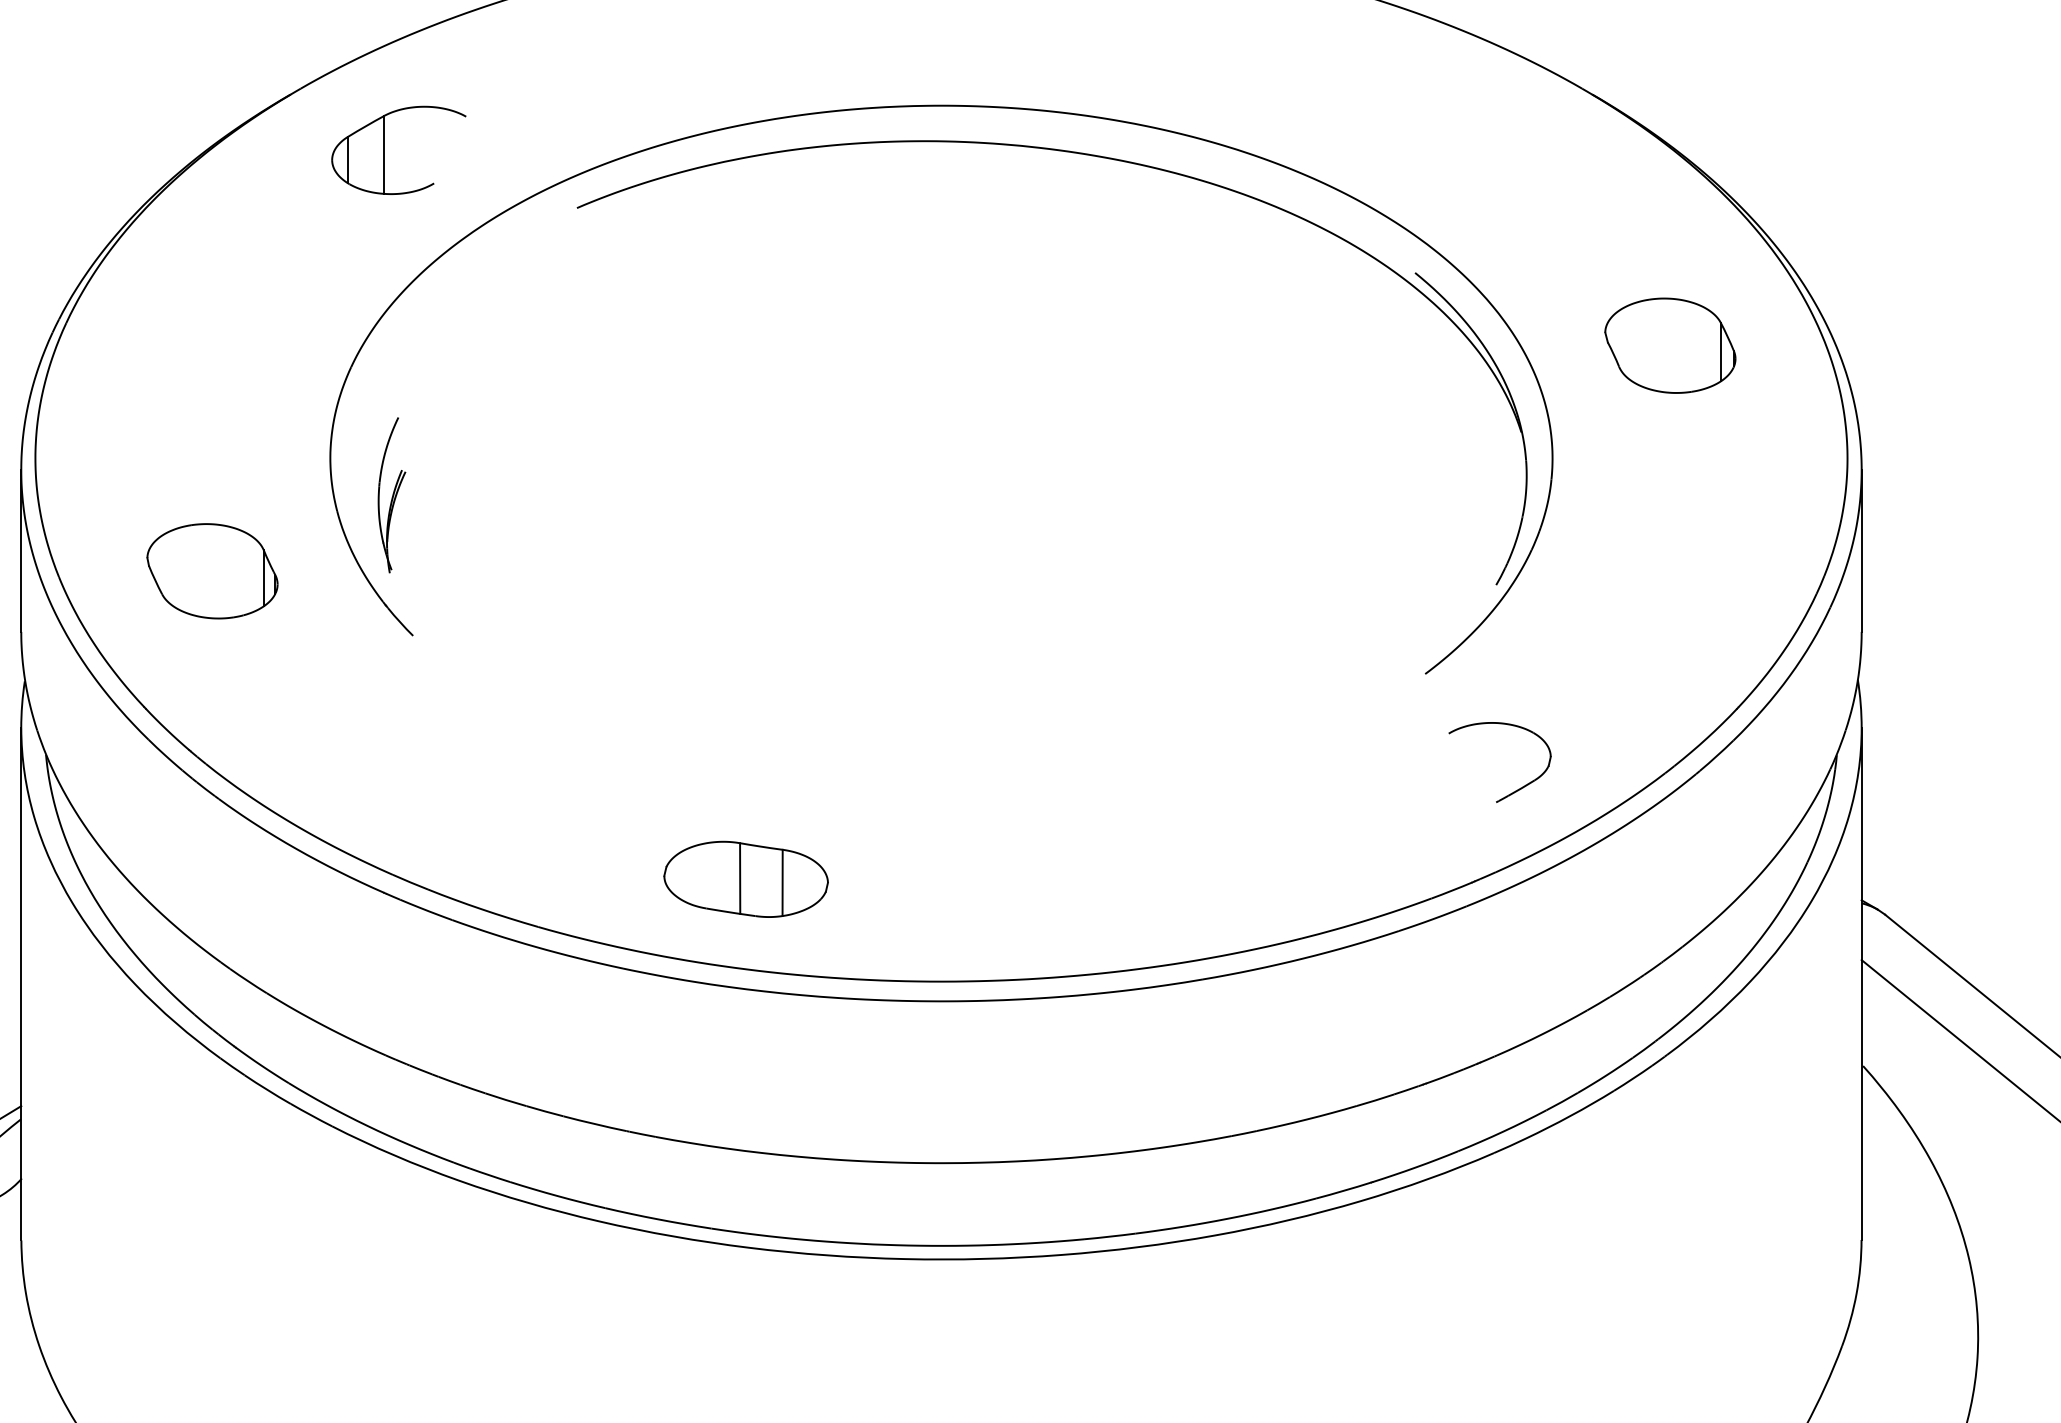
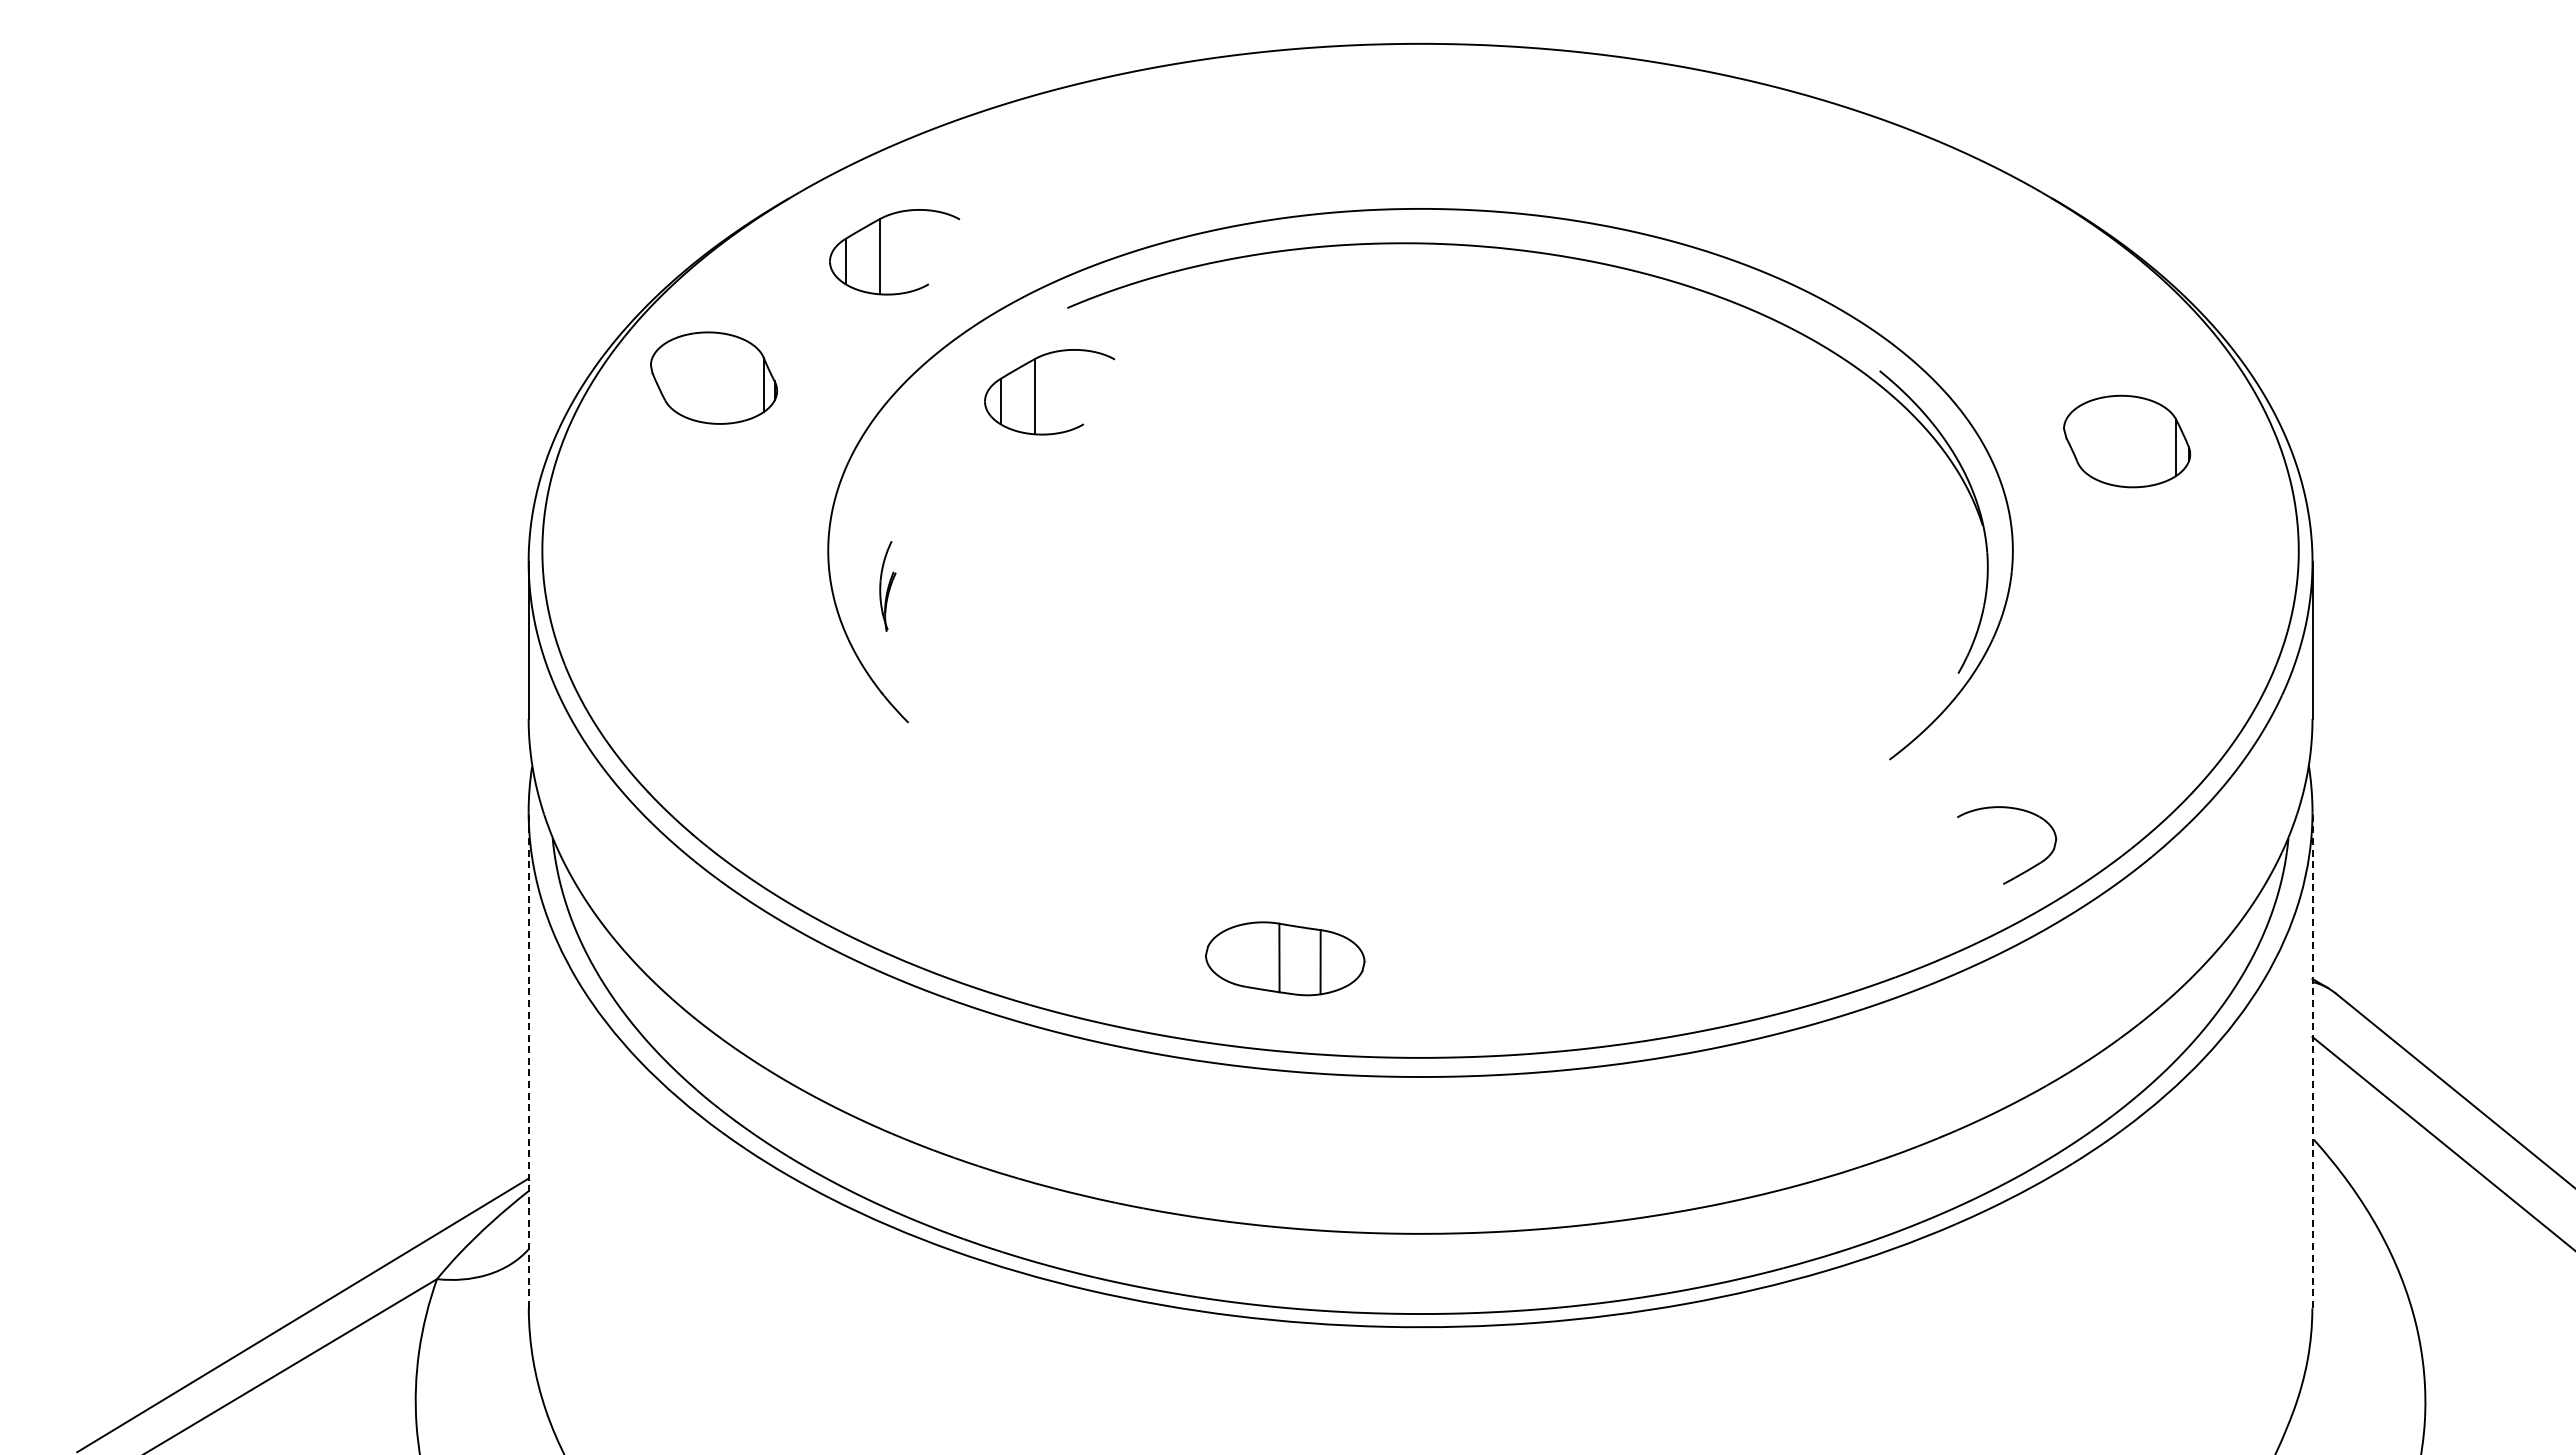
part: (544, 295) -> (1035, 392), added
part: (391, 495) -> (887, 586), size x0.6
part: (211, 570) -> (713, 377), moved
part: (1517, 789) -> (2023, 871), moved
part: (746, 879) -> (1285, 958), moved
line: (21, 984) -> (528, 1060), solid -> dashed
line: (1861, 984) -> (2312, 1060), solid -> dashed

